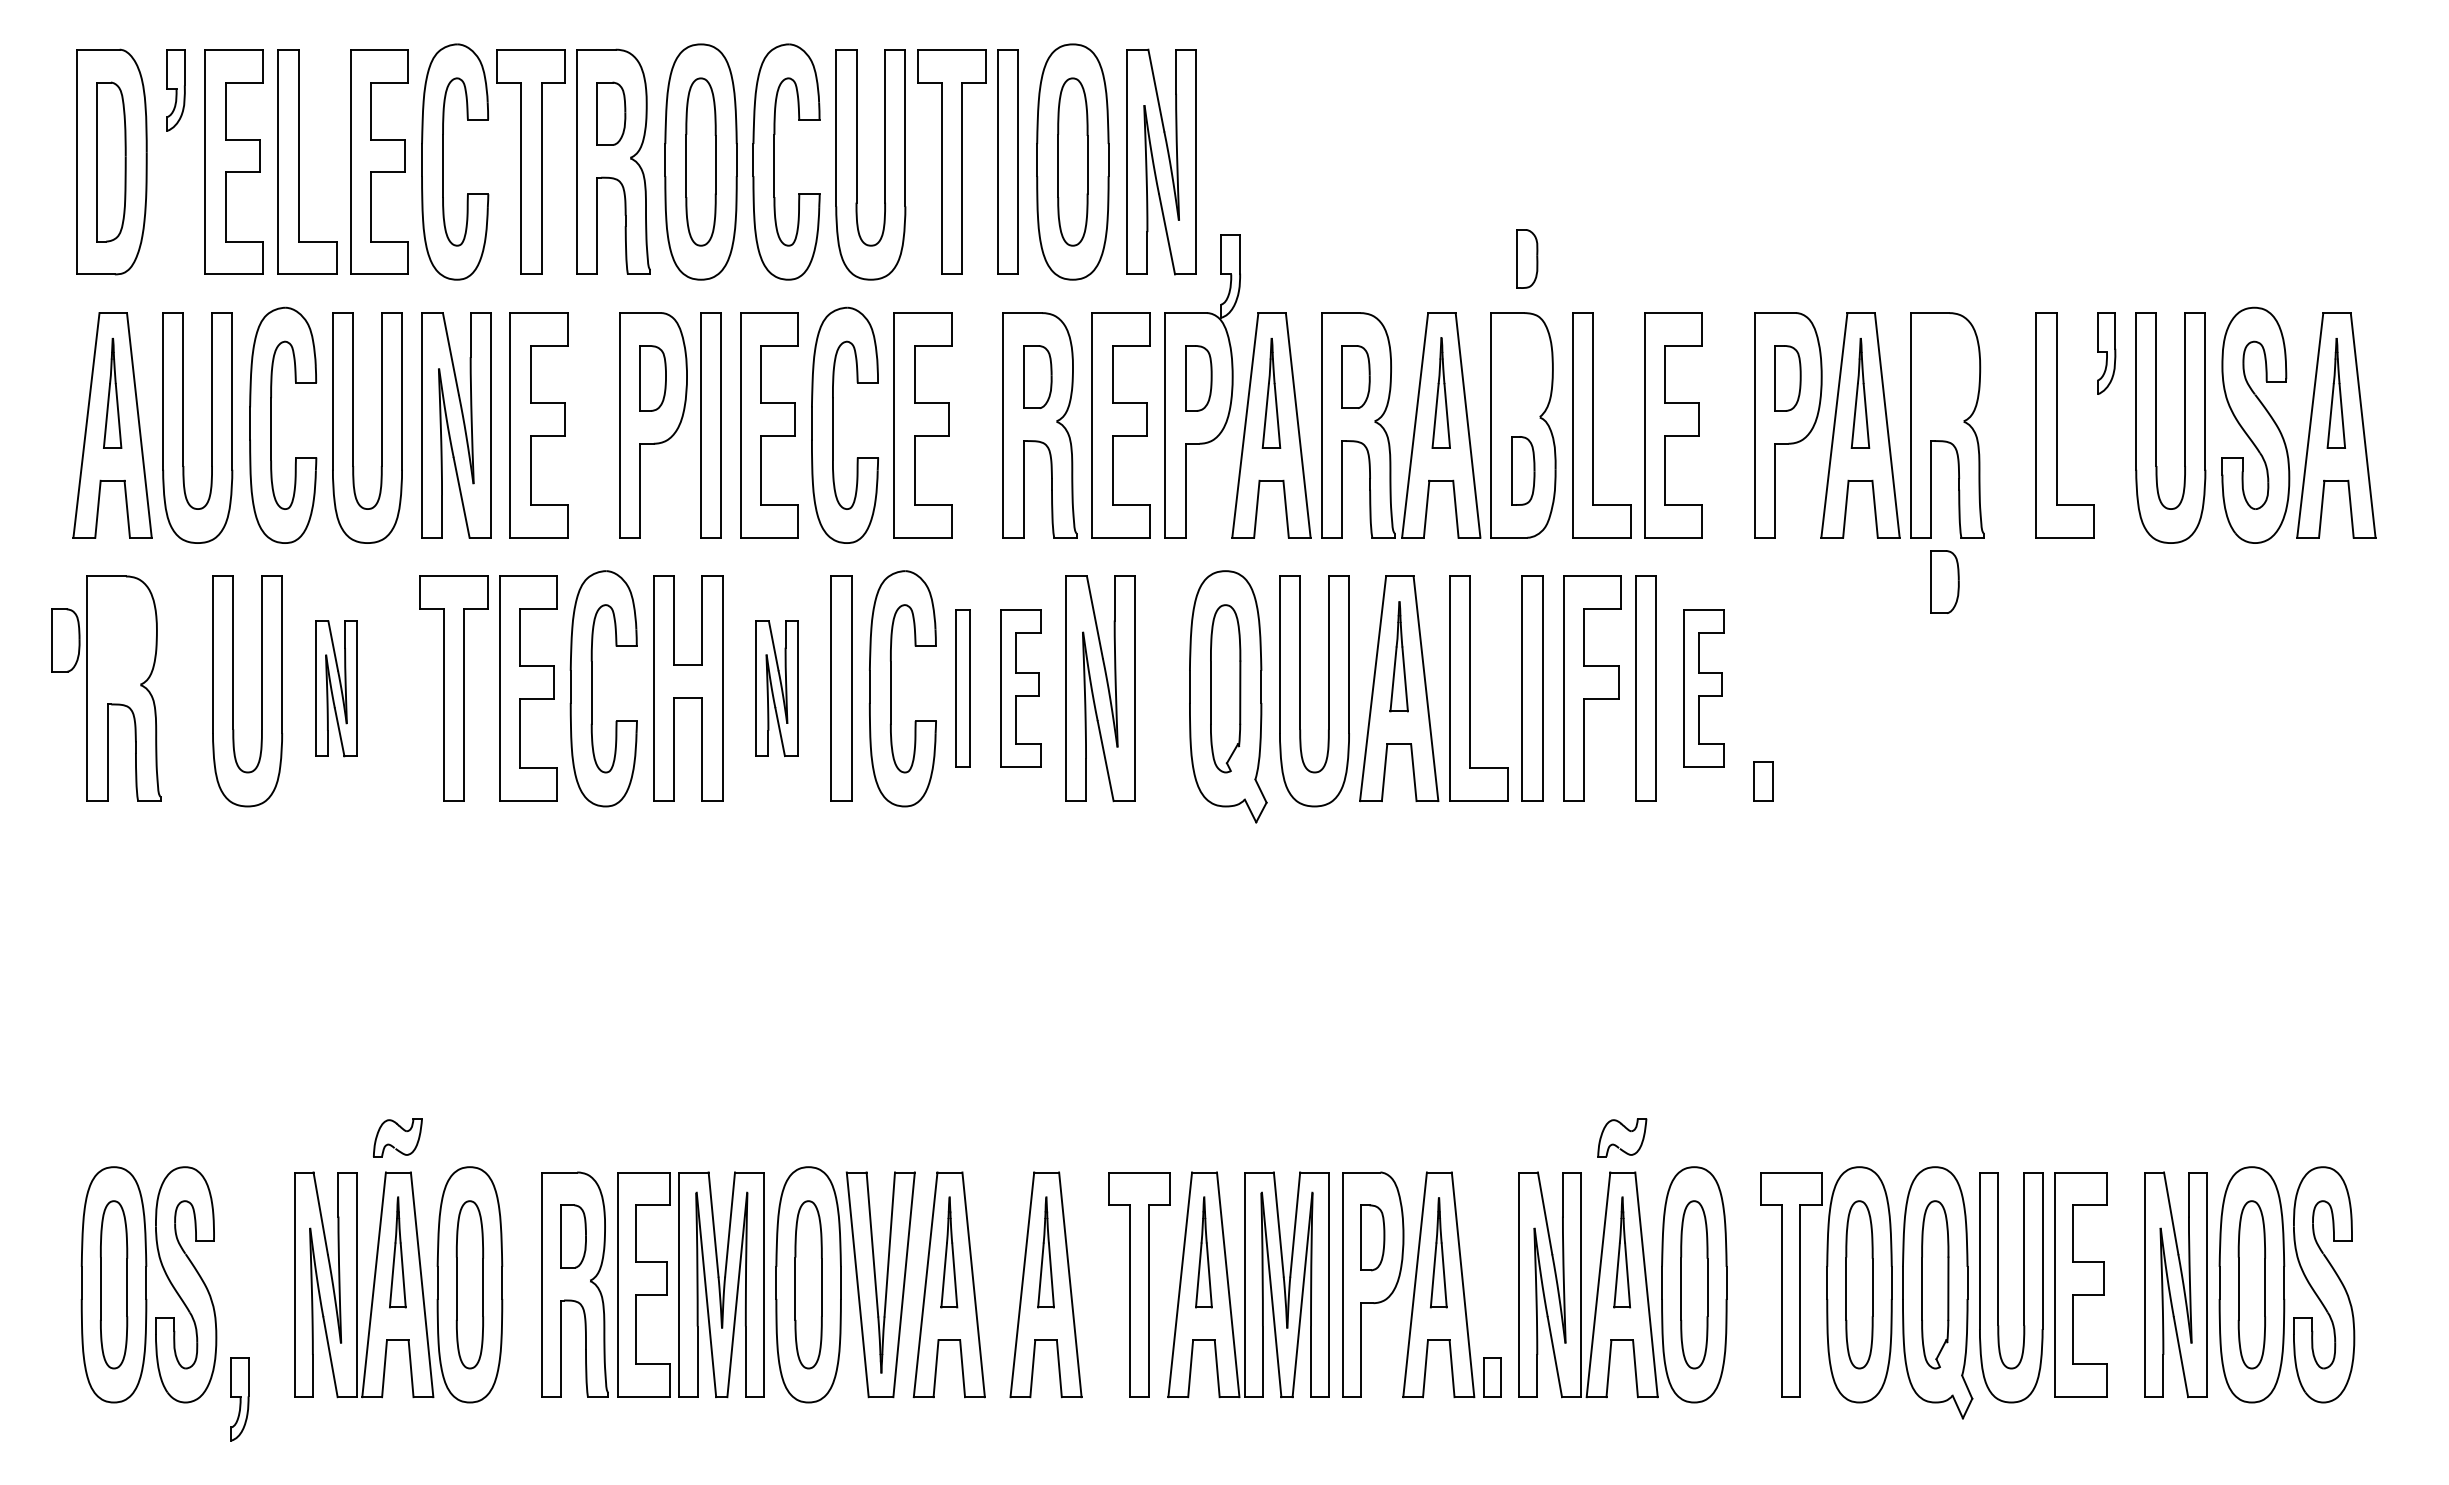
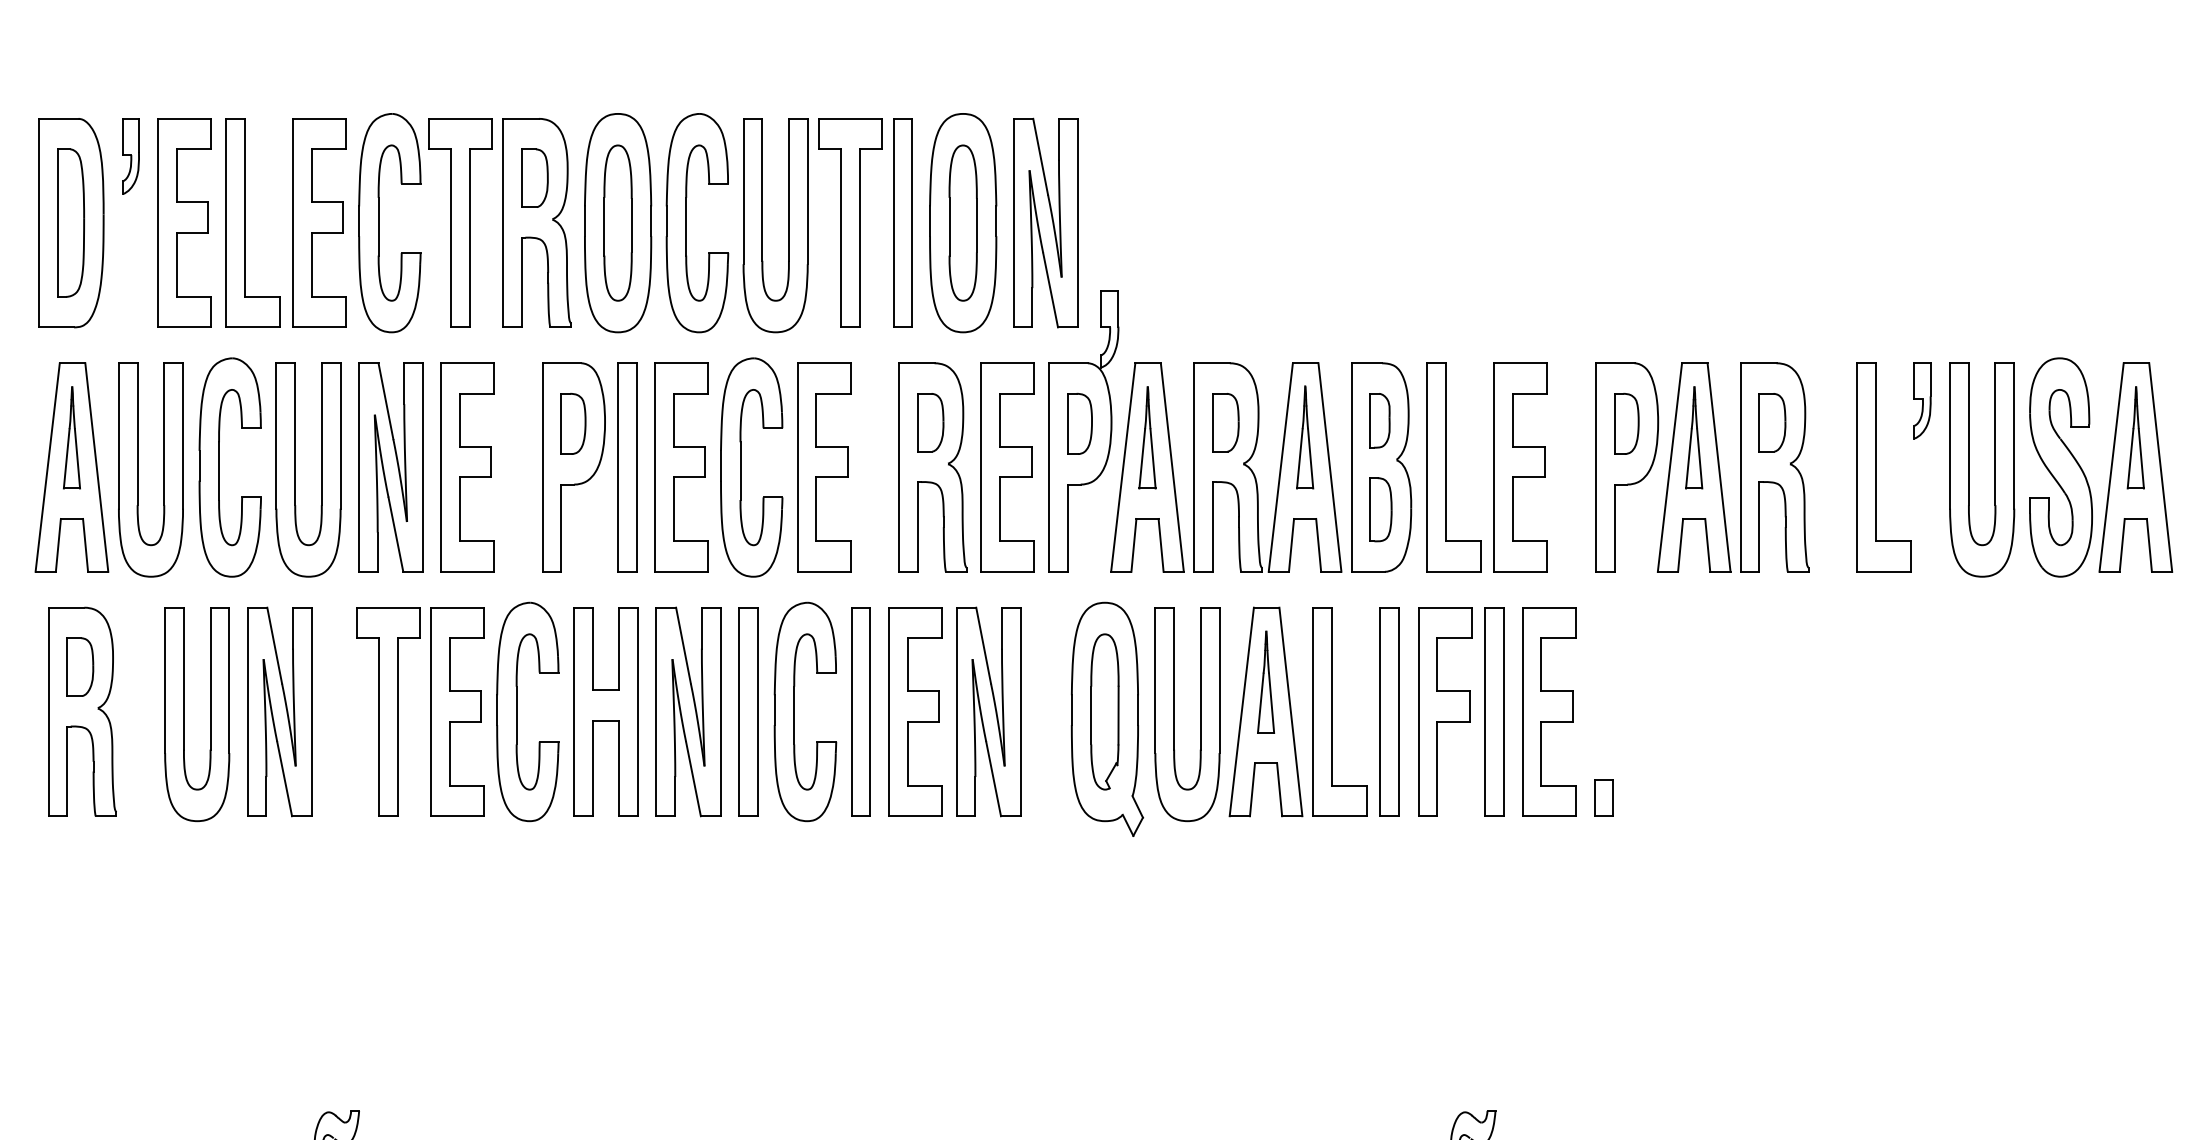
part: (1527, 258) -> (1380, 420), moved
part: (1944, 581) -> (1772, 422), moved
part: (65, 640) -> (80, 667), moved
part: (336, 688) -> (279, 711), size x1.67
part: (776, 688) -> (688, 711), size x1.67
part: (962, 688) -> (860, 711), size x1.43
part: (1021, 688) -> (915, 711), size x1.43
part: (1704, 688) -> (1549, 711), size x1.43

